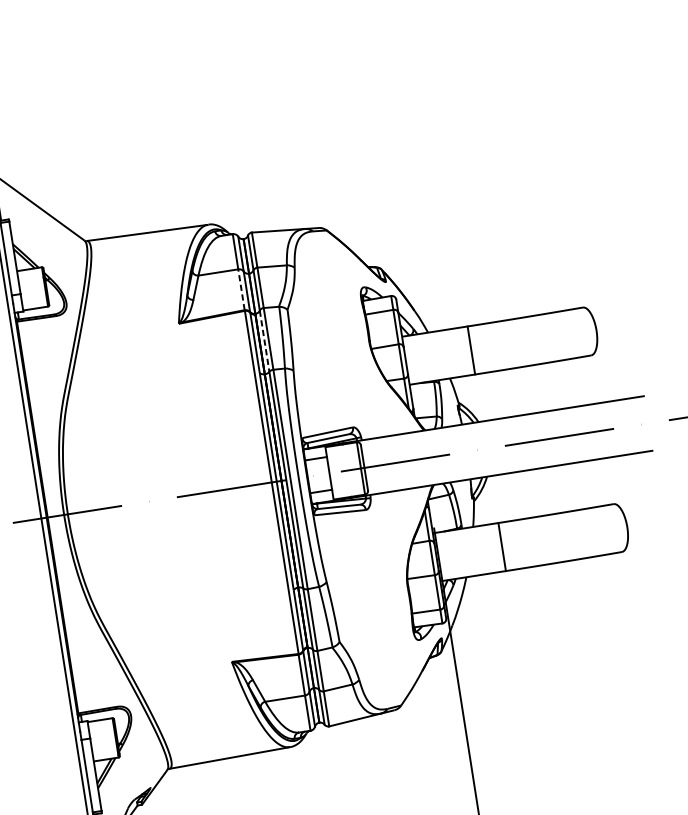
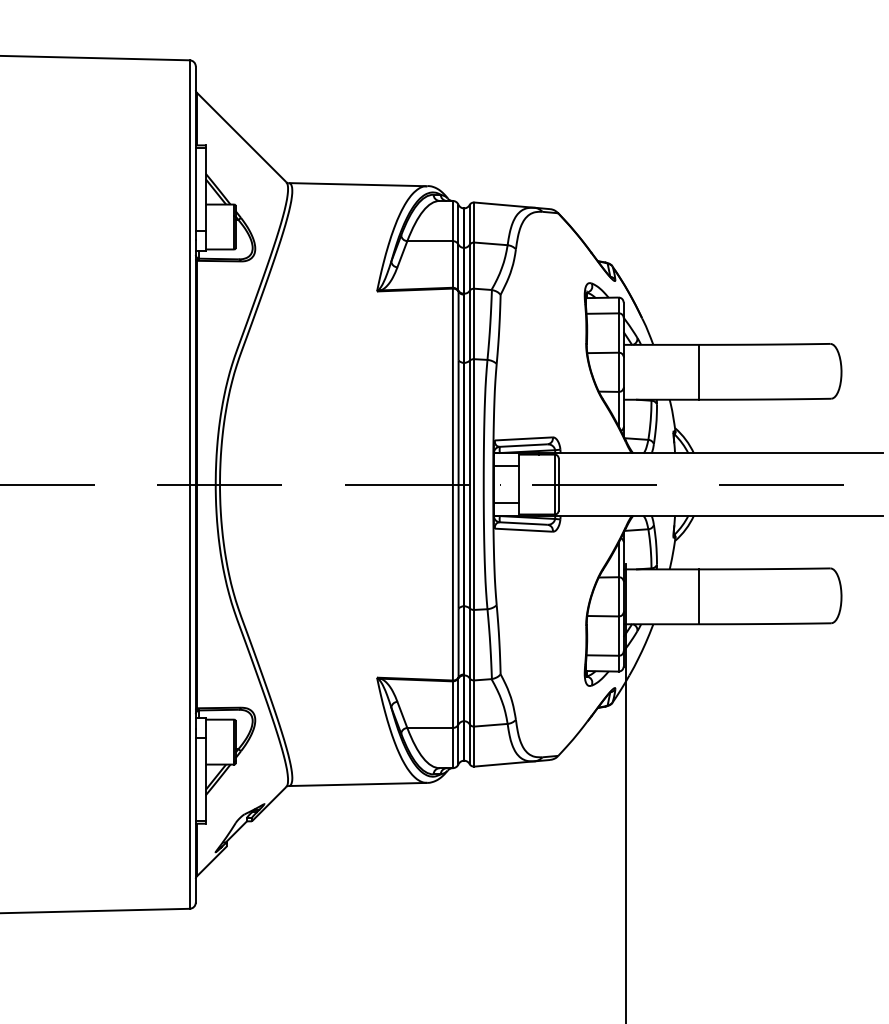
line: (241, 288) -> (452, 263), dashed -> solid
line: (264, 340) -> (469, 325), dashed -> solid

